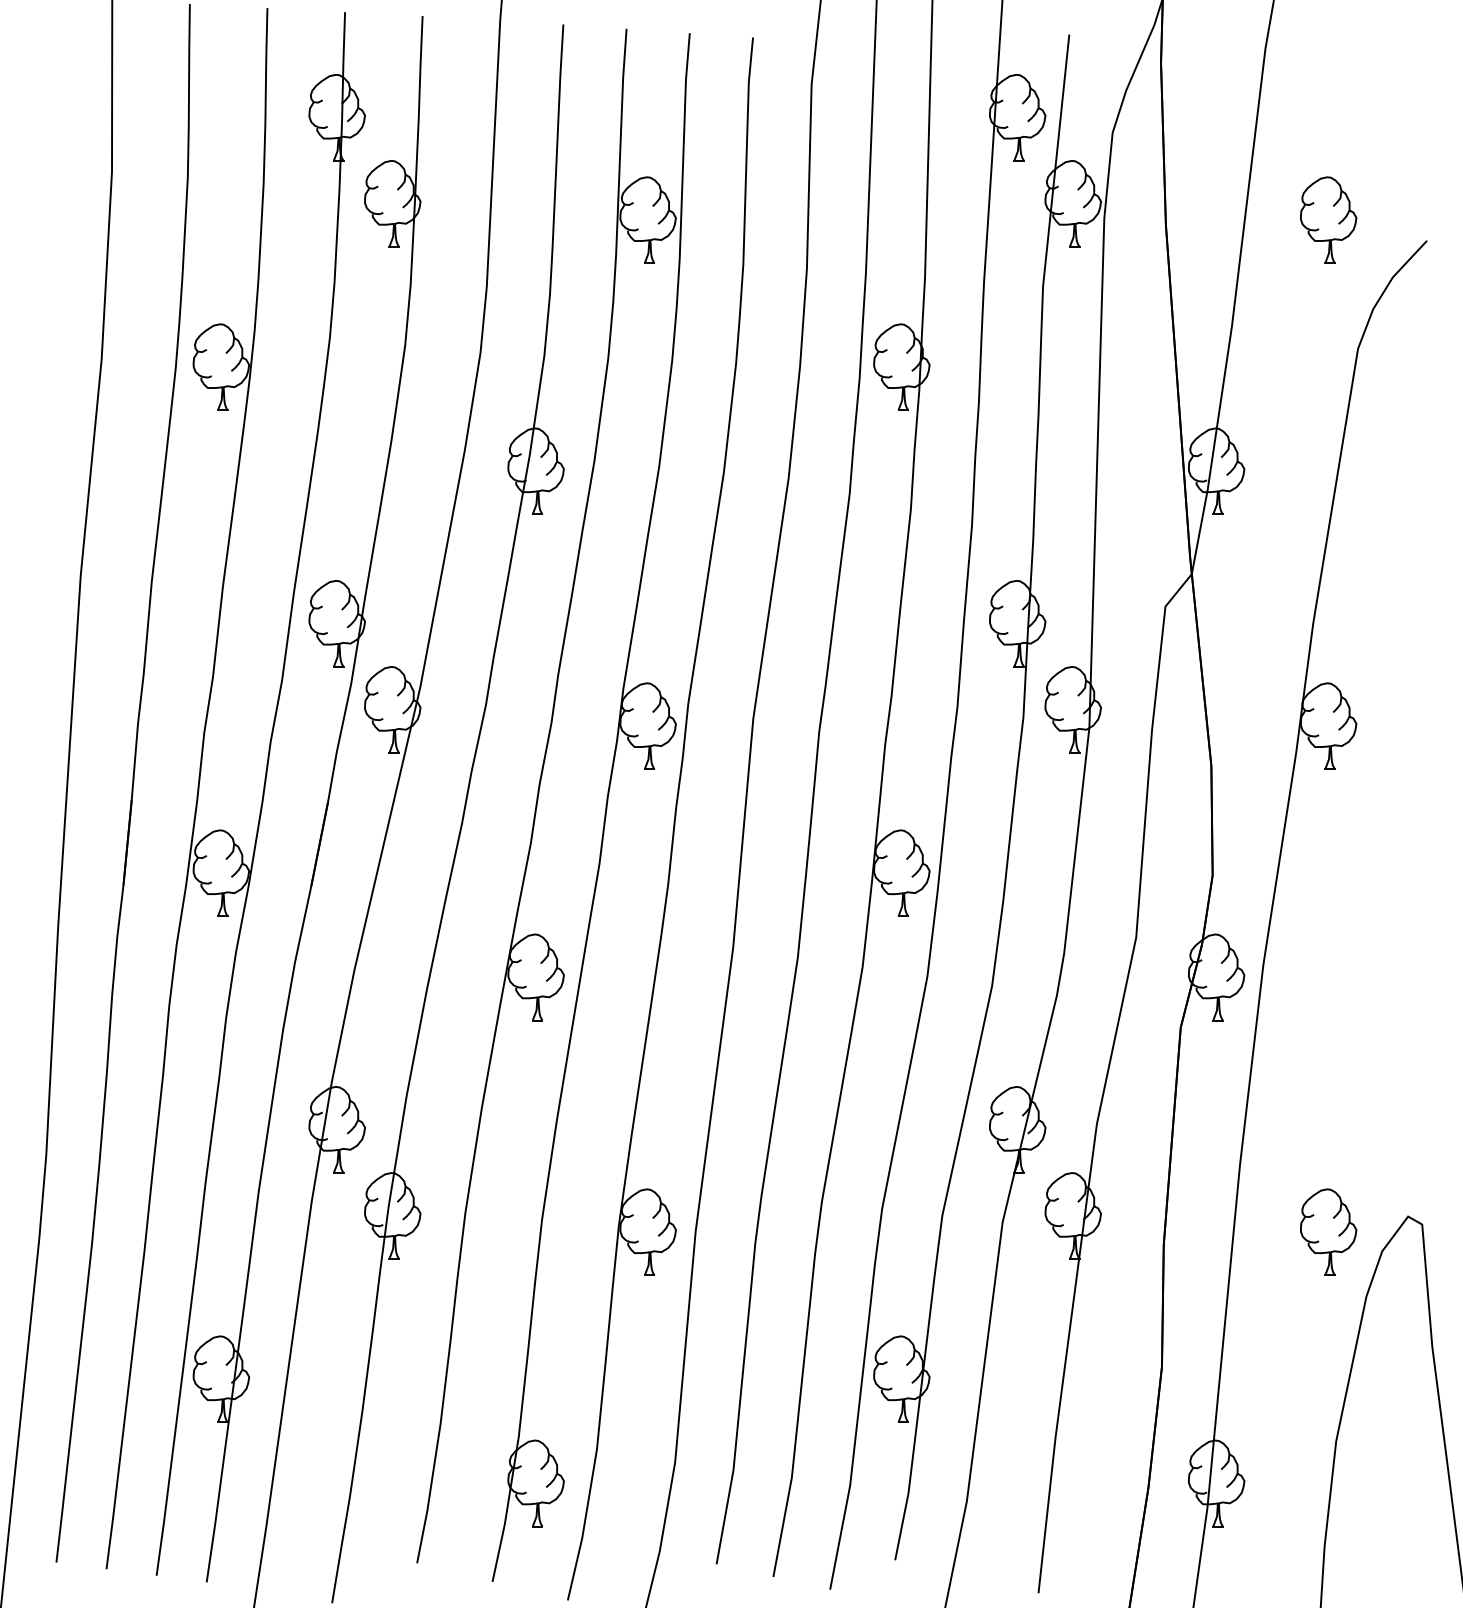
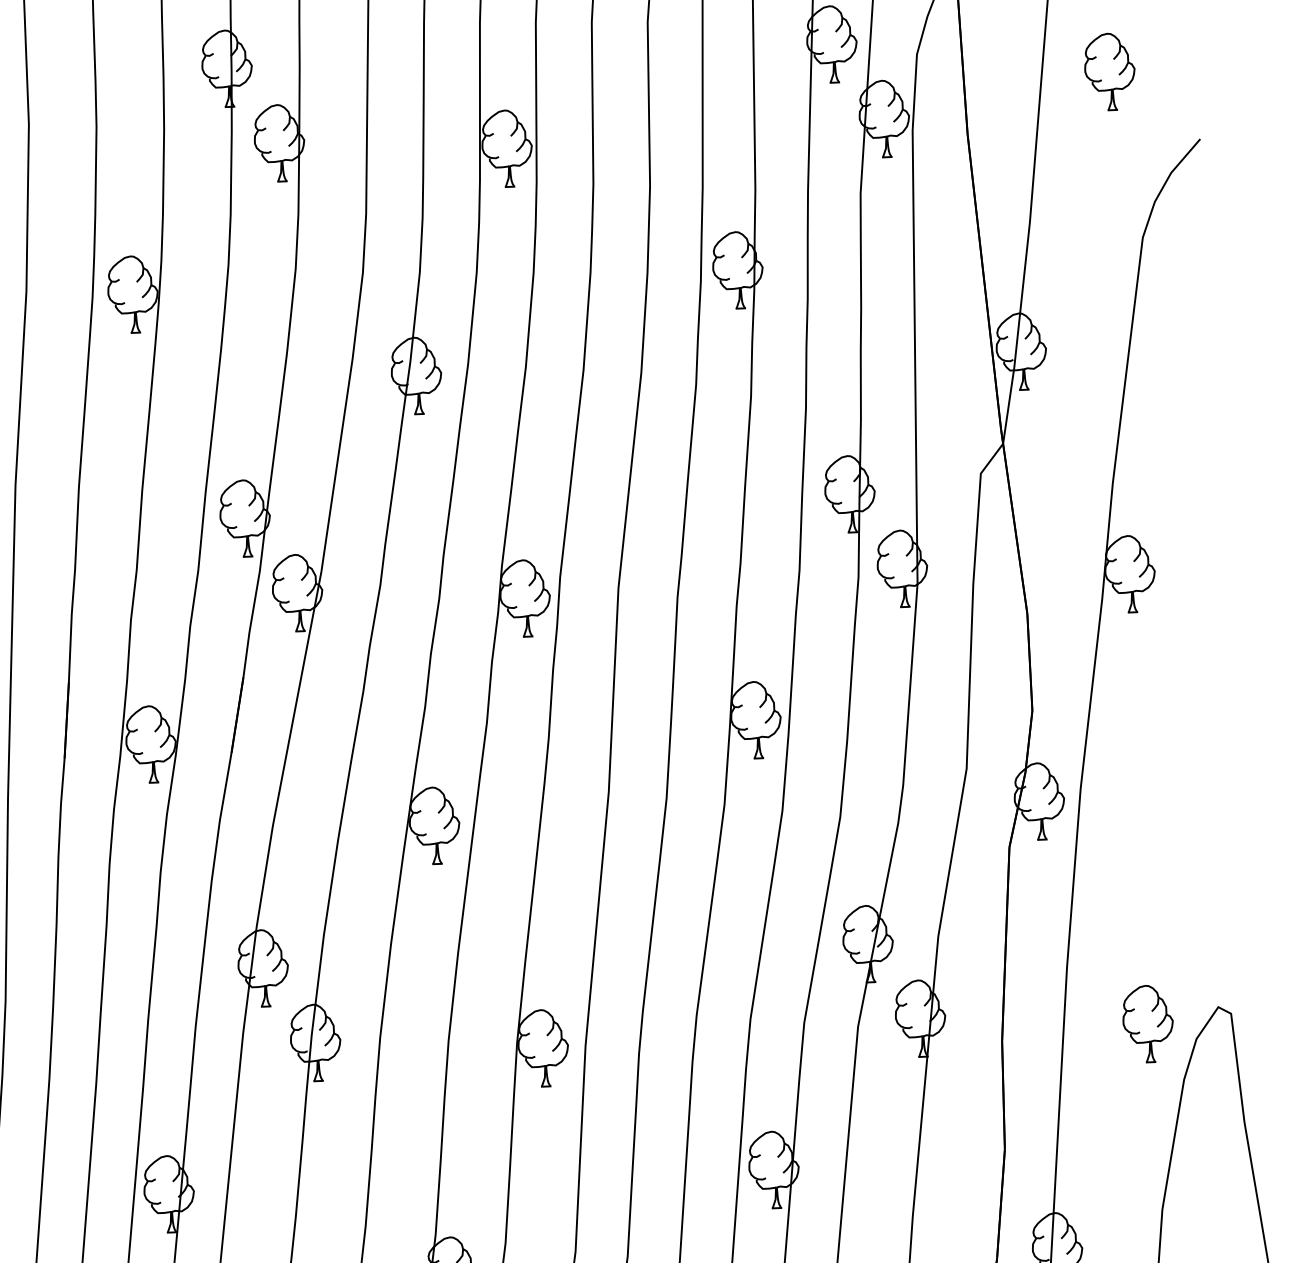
part: (1328, 219) -> (1109, 71), moved

